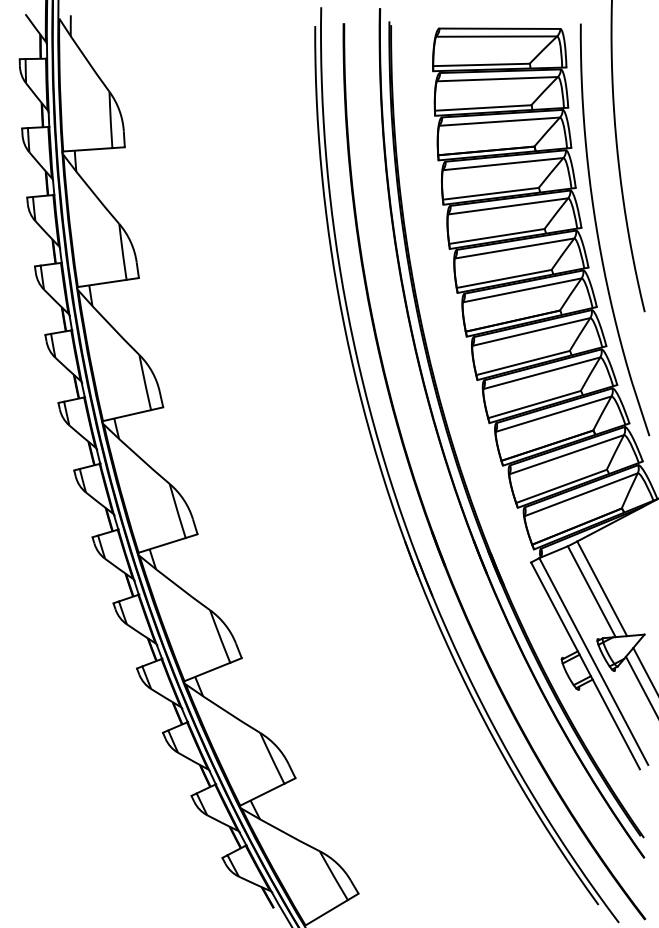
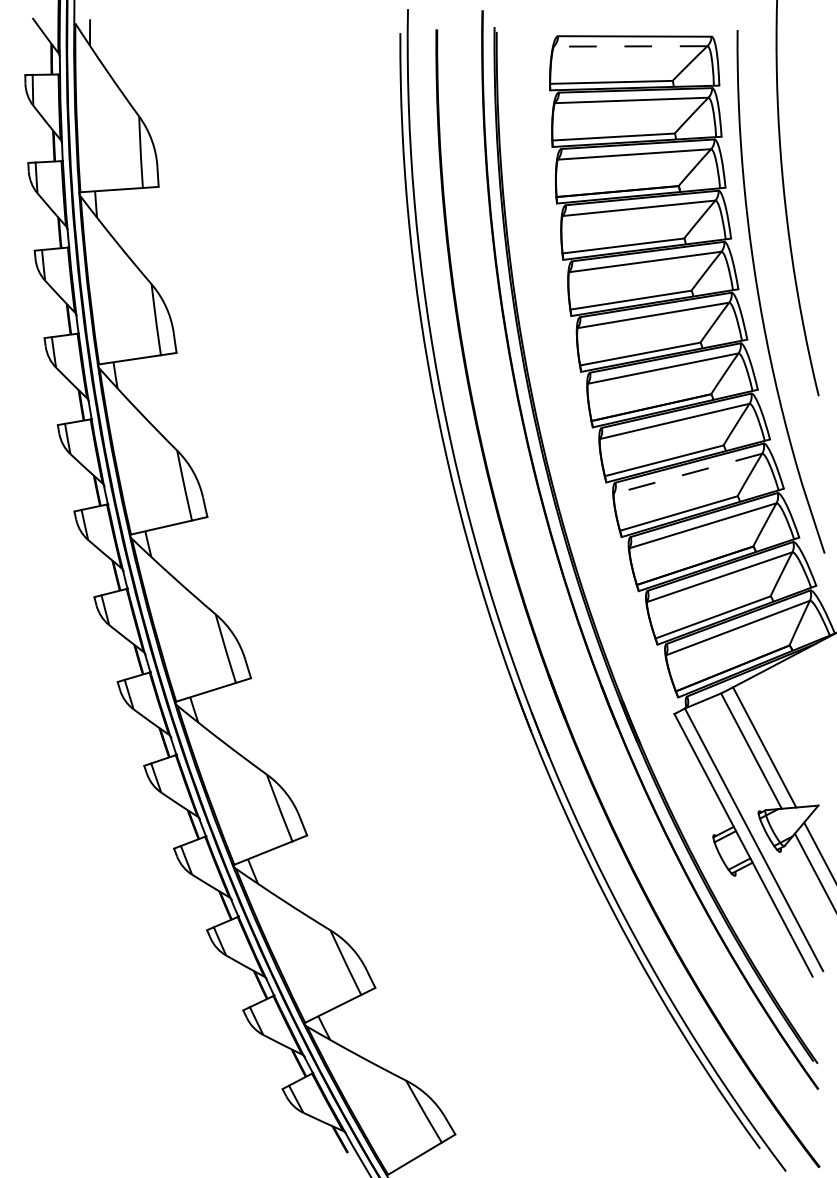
line: (496, 36) -> (630, 46), solid -> dashed
line: (542, 373) -> (688, 473), solid -> dashed

